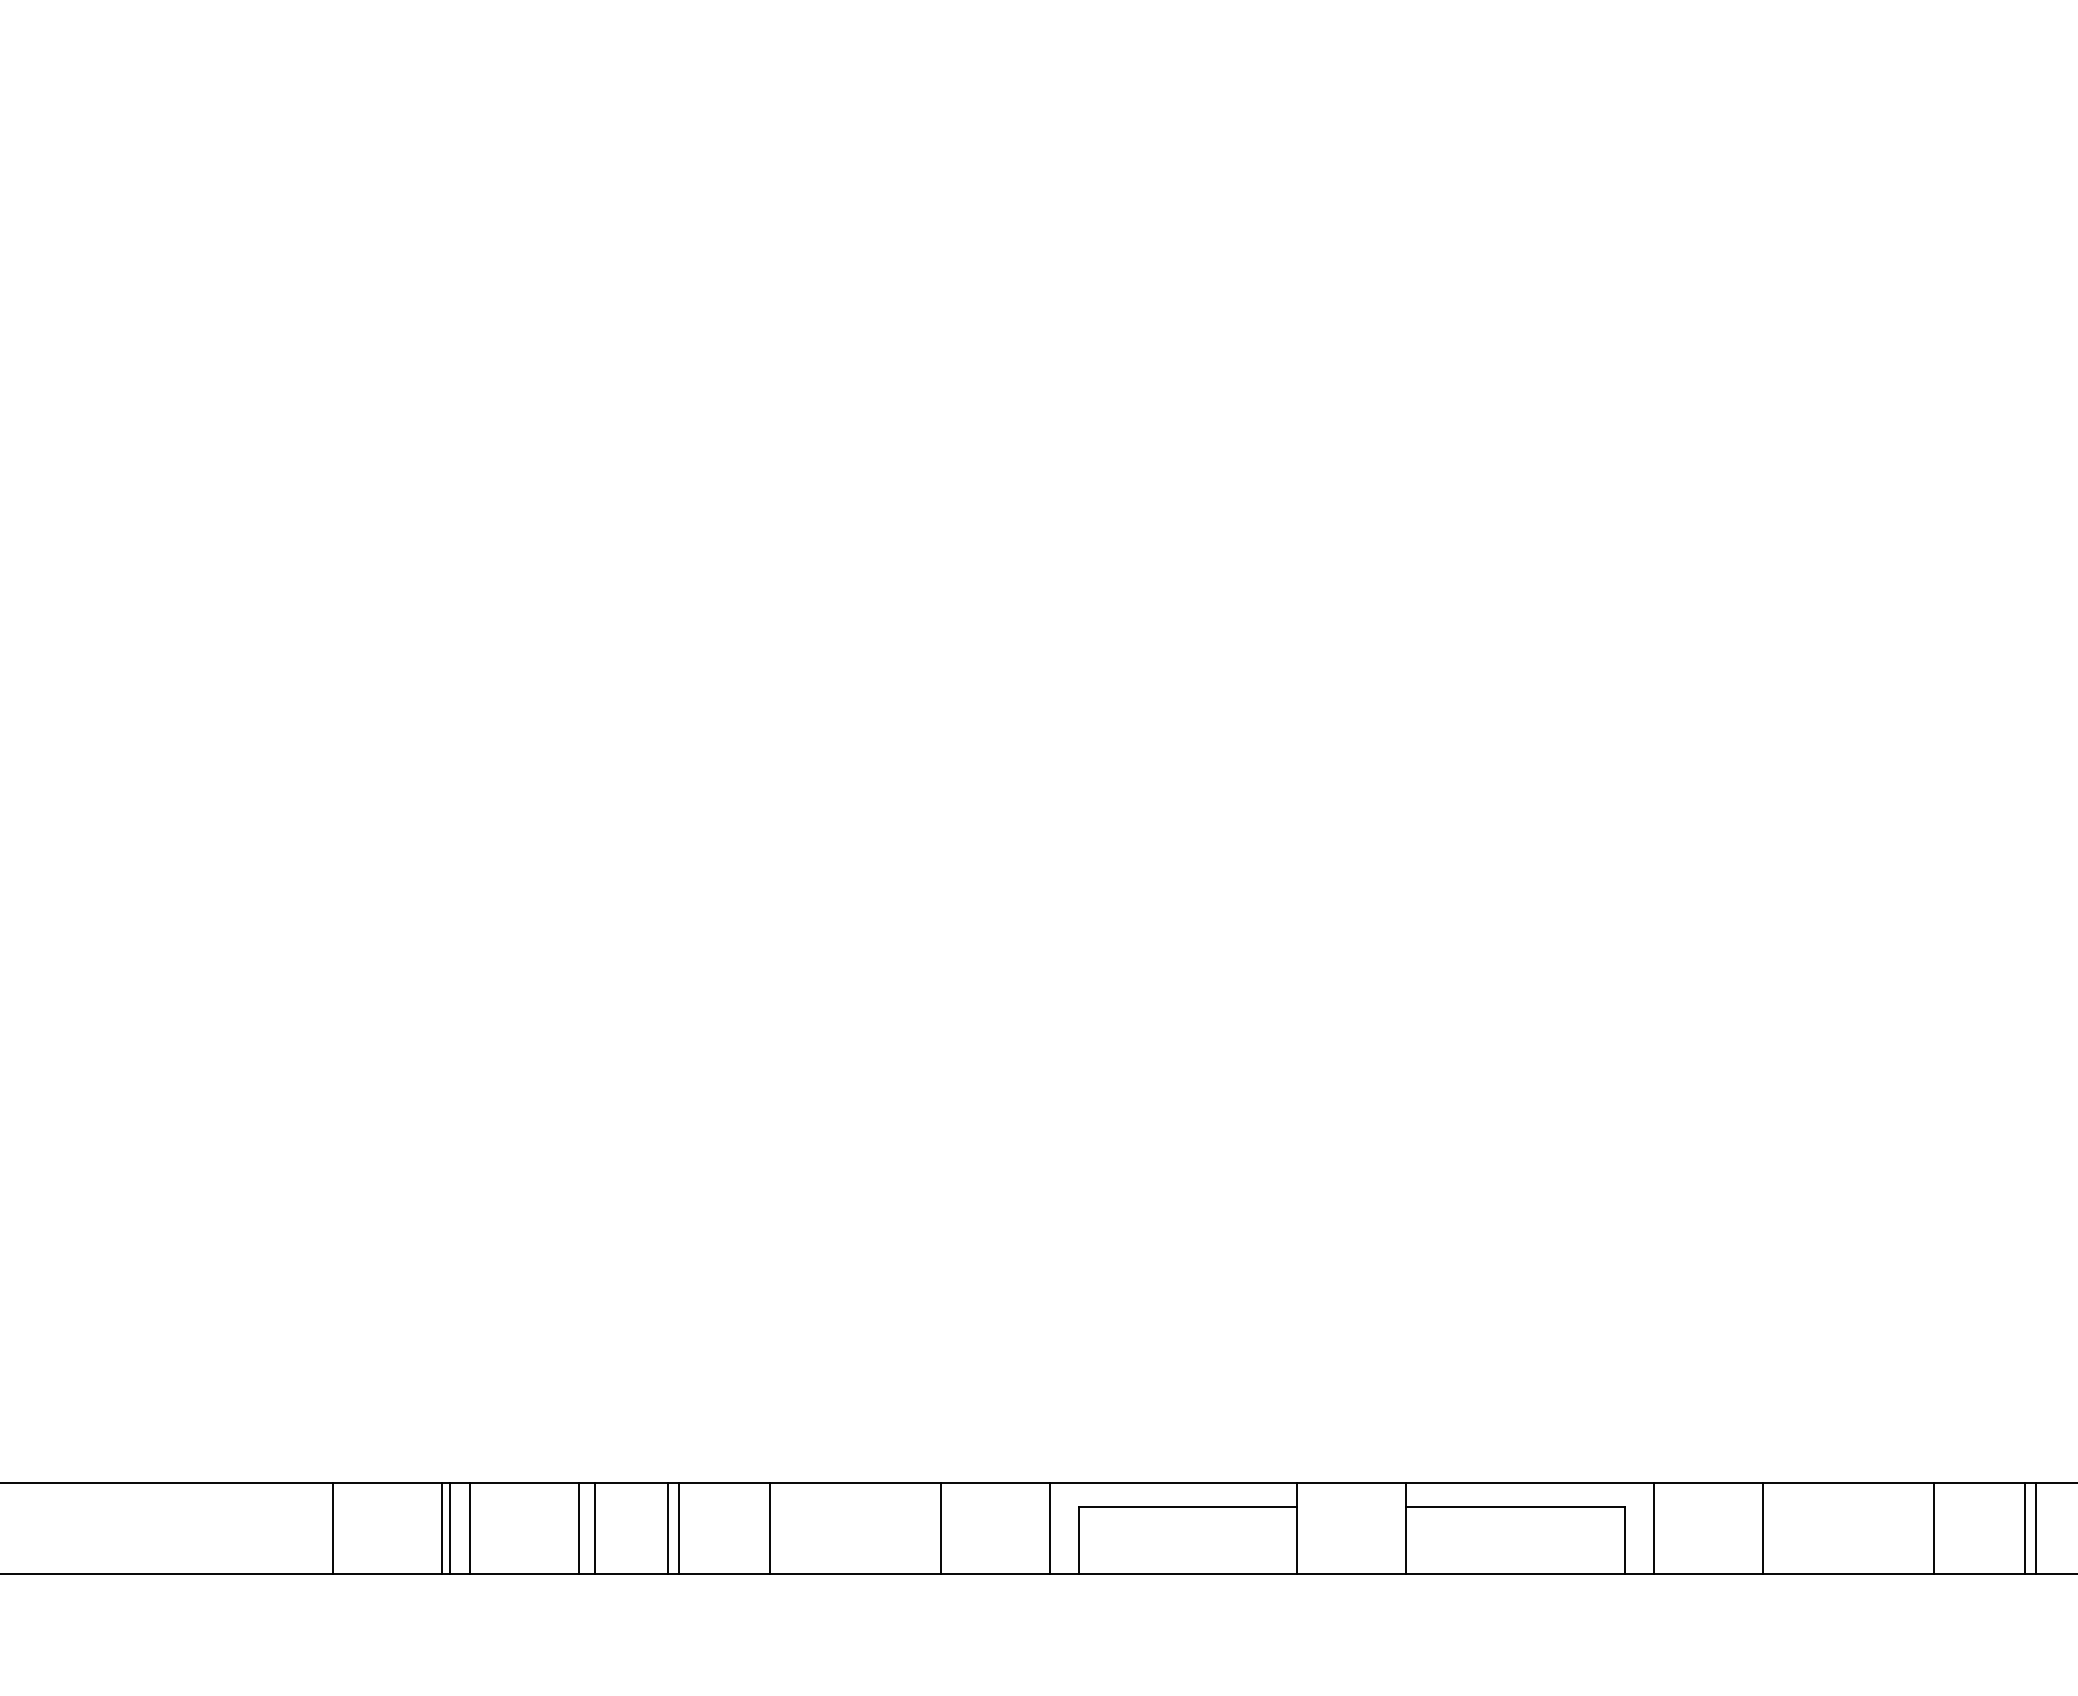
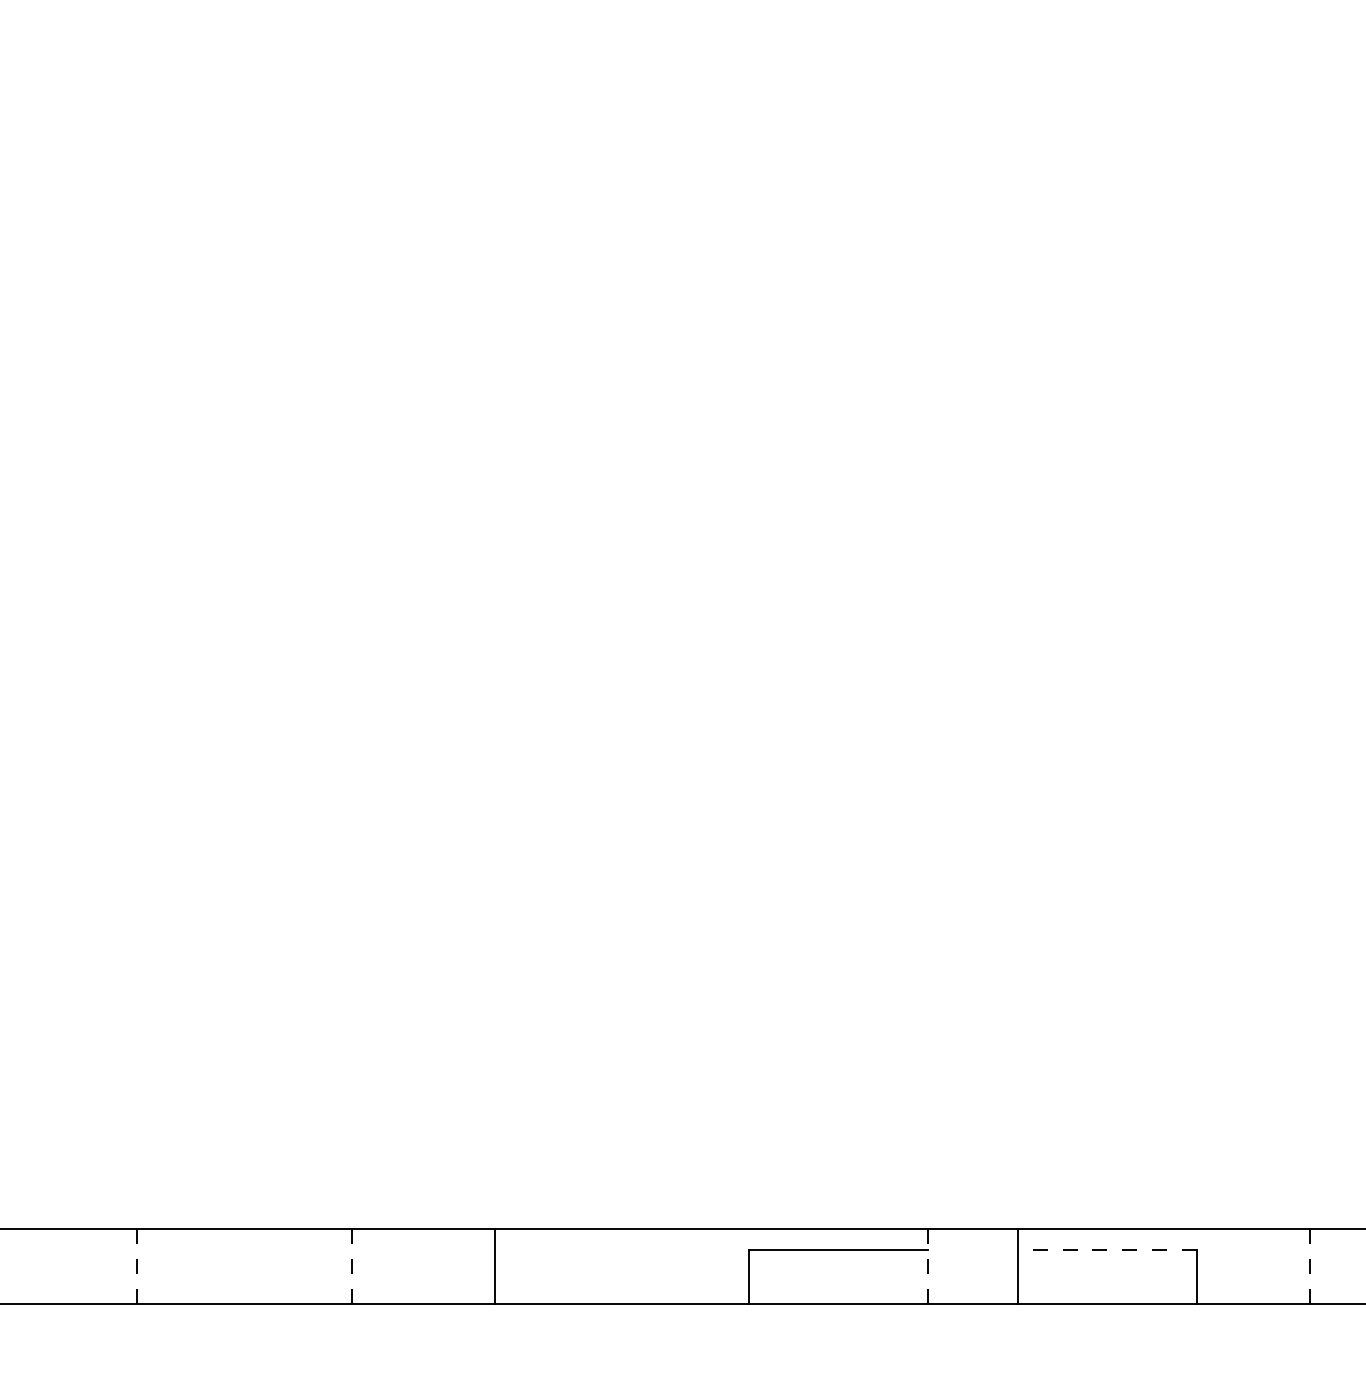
line: (1514, 1507) -> (1106, 1249), solid -> dashed
line: (333, 1527) -> (136, 1266), solid -> dashed
line: (442, 1527) -> (226, 1266), removed
line: (449, 1527) -> (232, 1266), removed
line: (469, 1527) -> (248, 1266), removed
line: (578, 1527) -> (338, 1266), removed
line: (667, 1527) -> (411, 1266), removed
line: (678, 1527) -> (420, 1266), removed
line: (940, 1527) -> (635, 1266), removed
line: (1049, 1527) -> (724, 1266), removed
line: (1297, 1527) -> (928, 1266), solid -> dashed
line: (1653, 1527) -> (1220, 1266), removed
line: (595, 1528) -> (351, 1267), solid -> dashed
line: (1762, 1528) -> (1310, 1267), solid -> dashed

